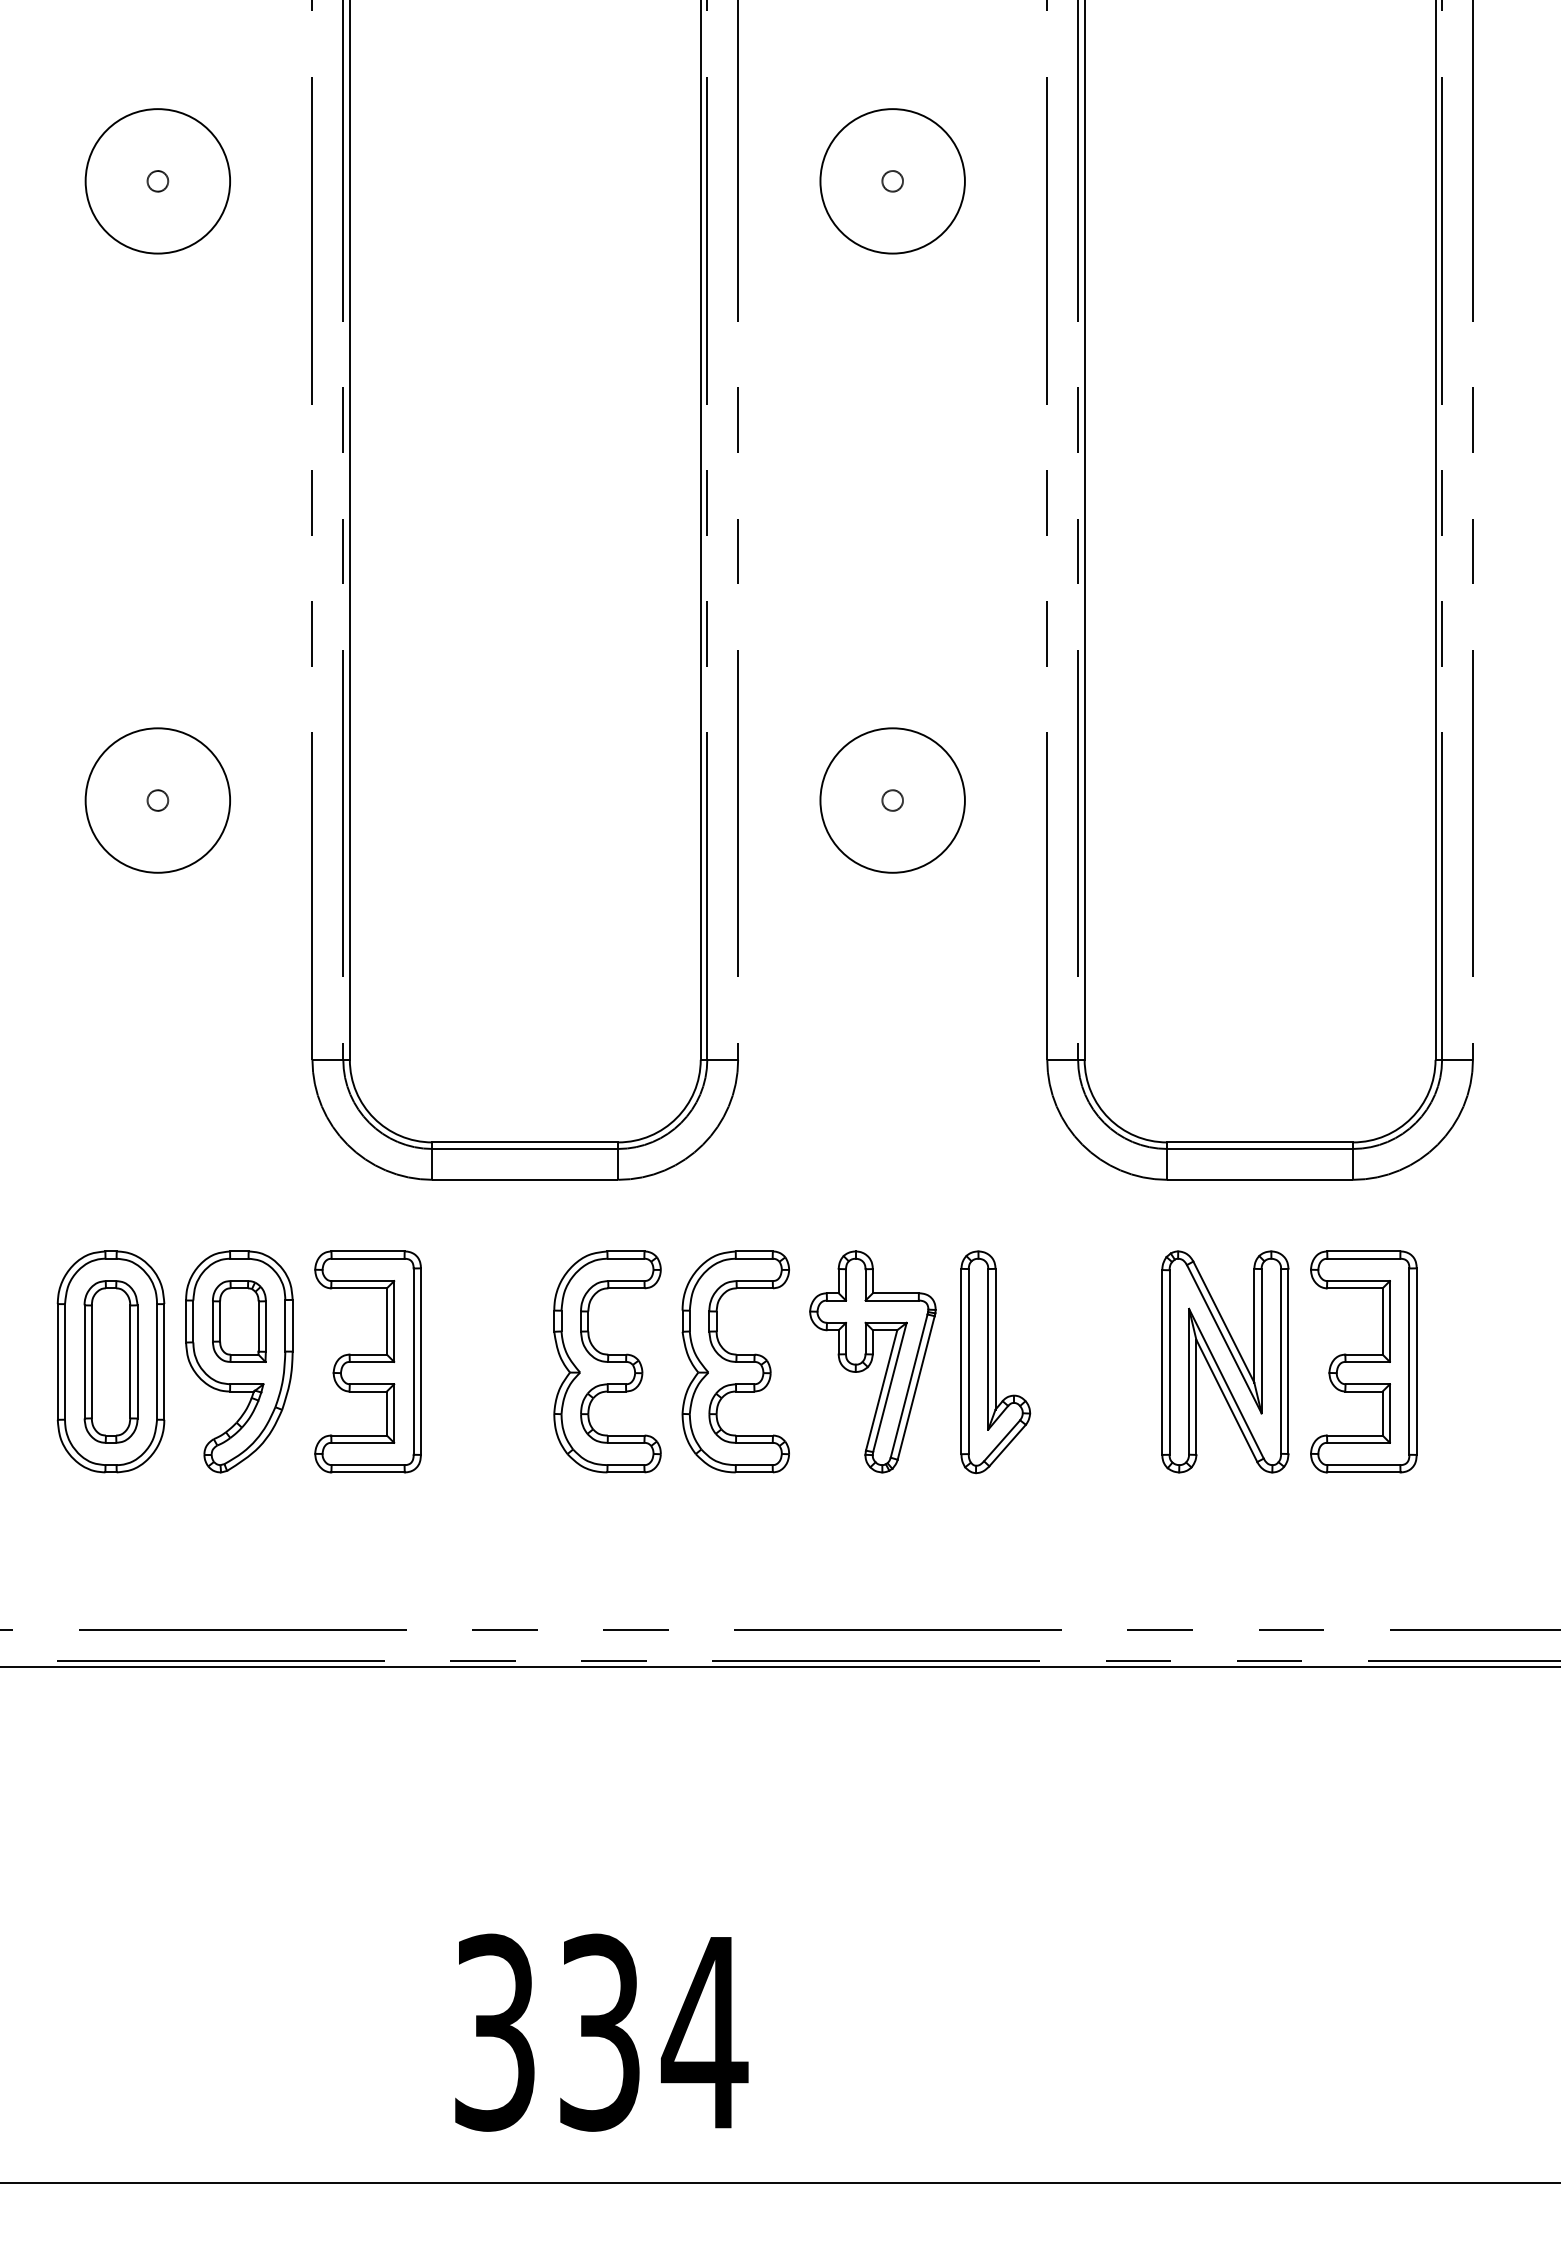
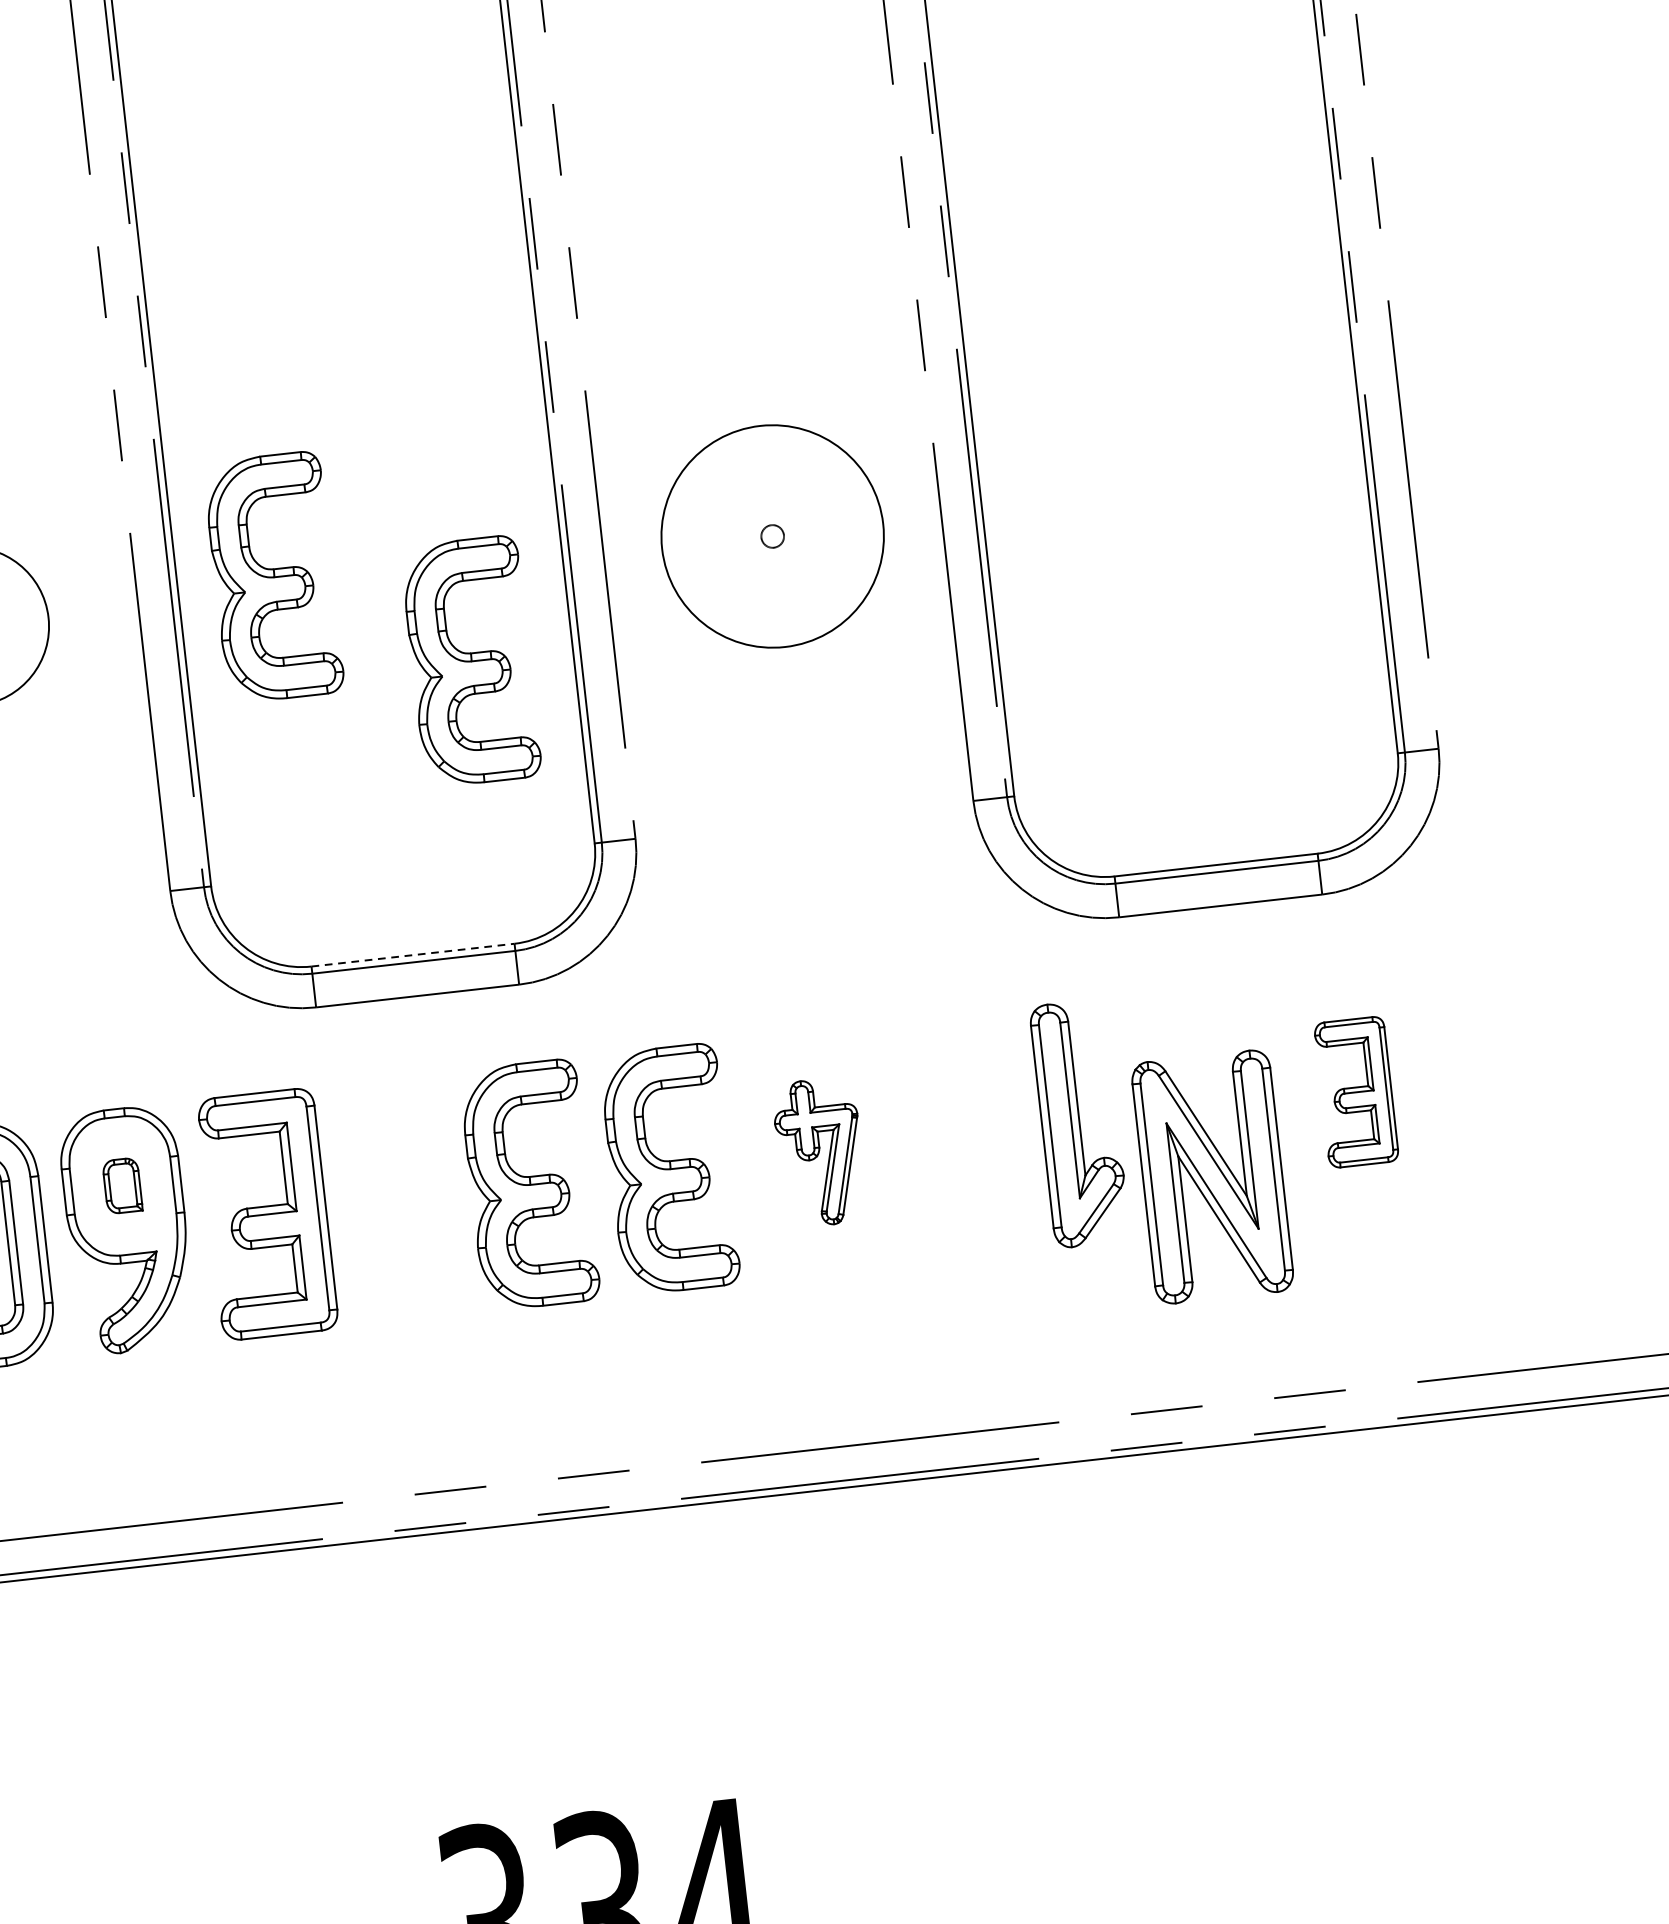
part: (437, 786) -> (273, 576), added
circle: (892, 800) -> (772, 536), size x1.4
part: (607, 882) -> (471, 661), added
line: (525, 1142) -> (413, 955), solid -> dashed
part: (239, 1321) -> (122, 1185), size x0.6
part: (872, 1361) -> (819, 1152), size x0.6
part: (1225, 1361) -> (1212, 1176), moved
part: (1363, 1361) -> (1356, 1091), size x0.6
part: (995, 1362) -> (1079, 1123), moved

